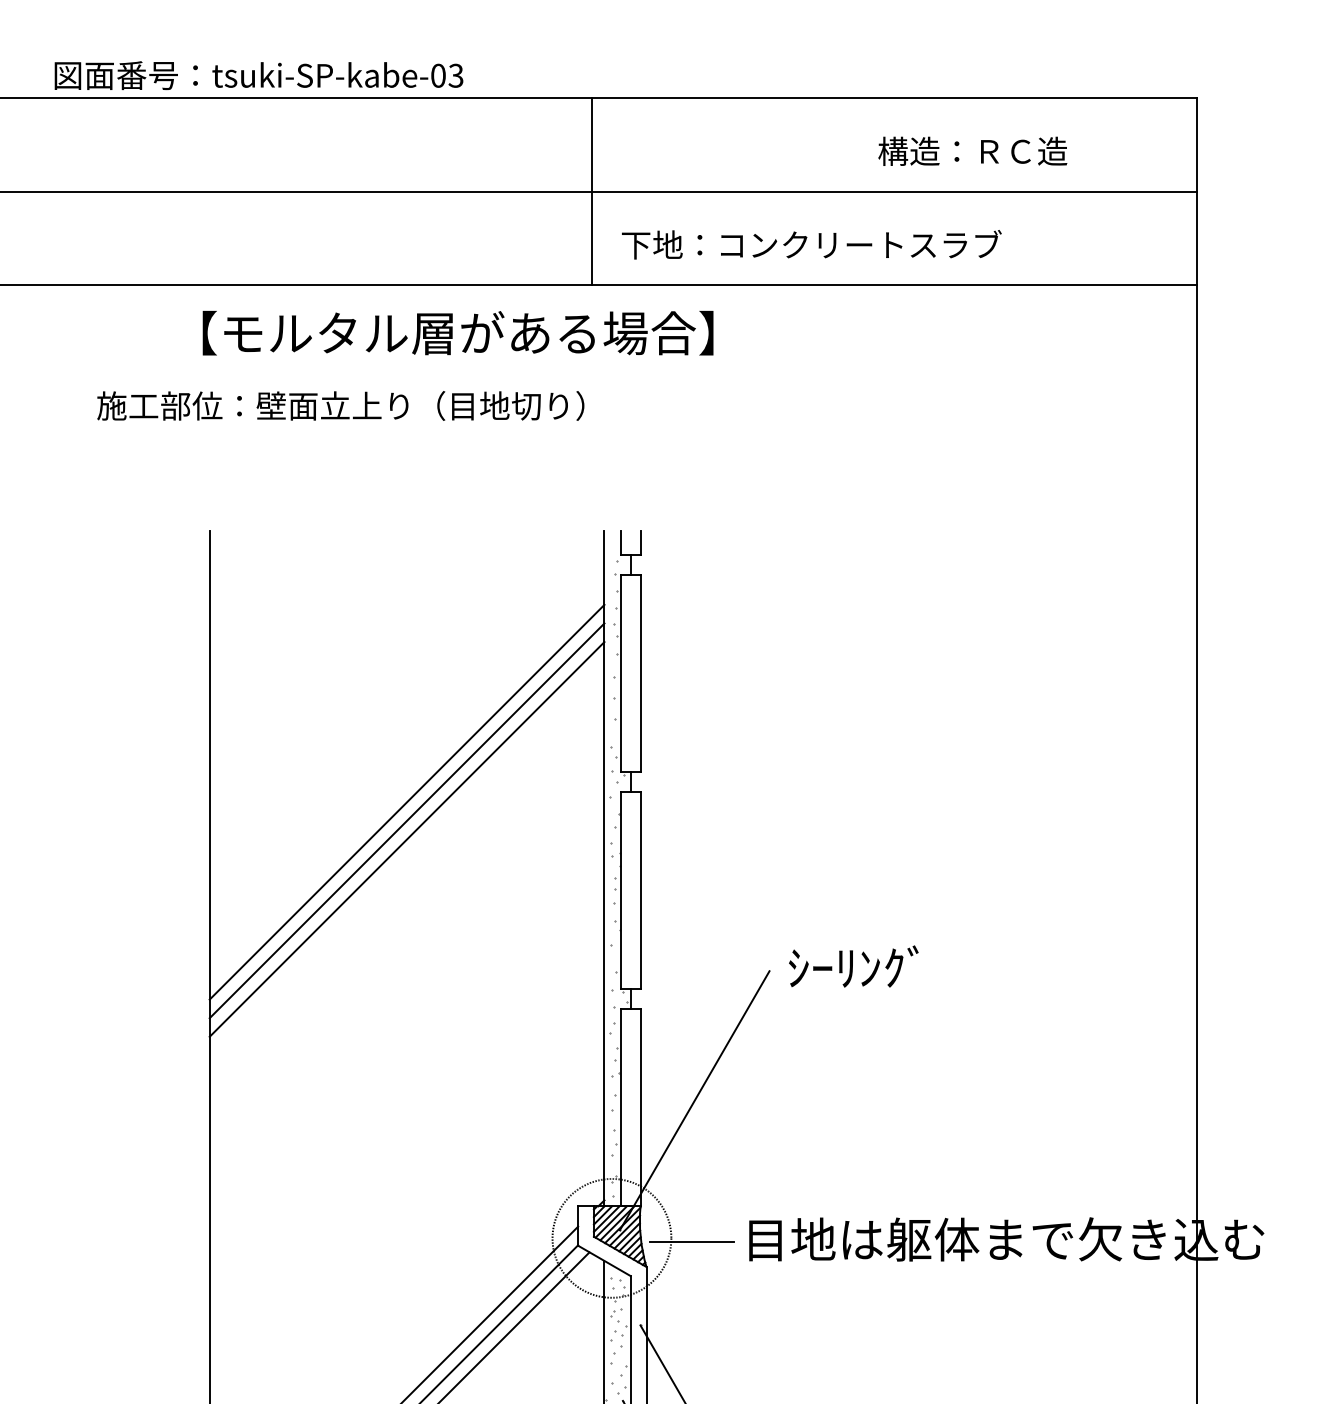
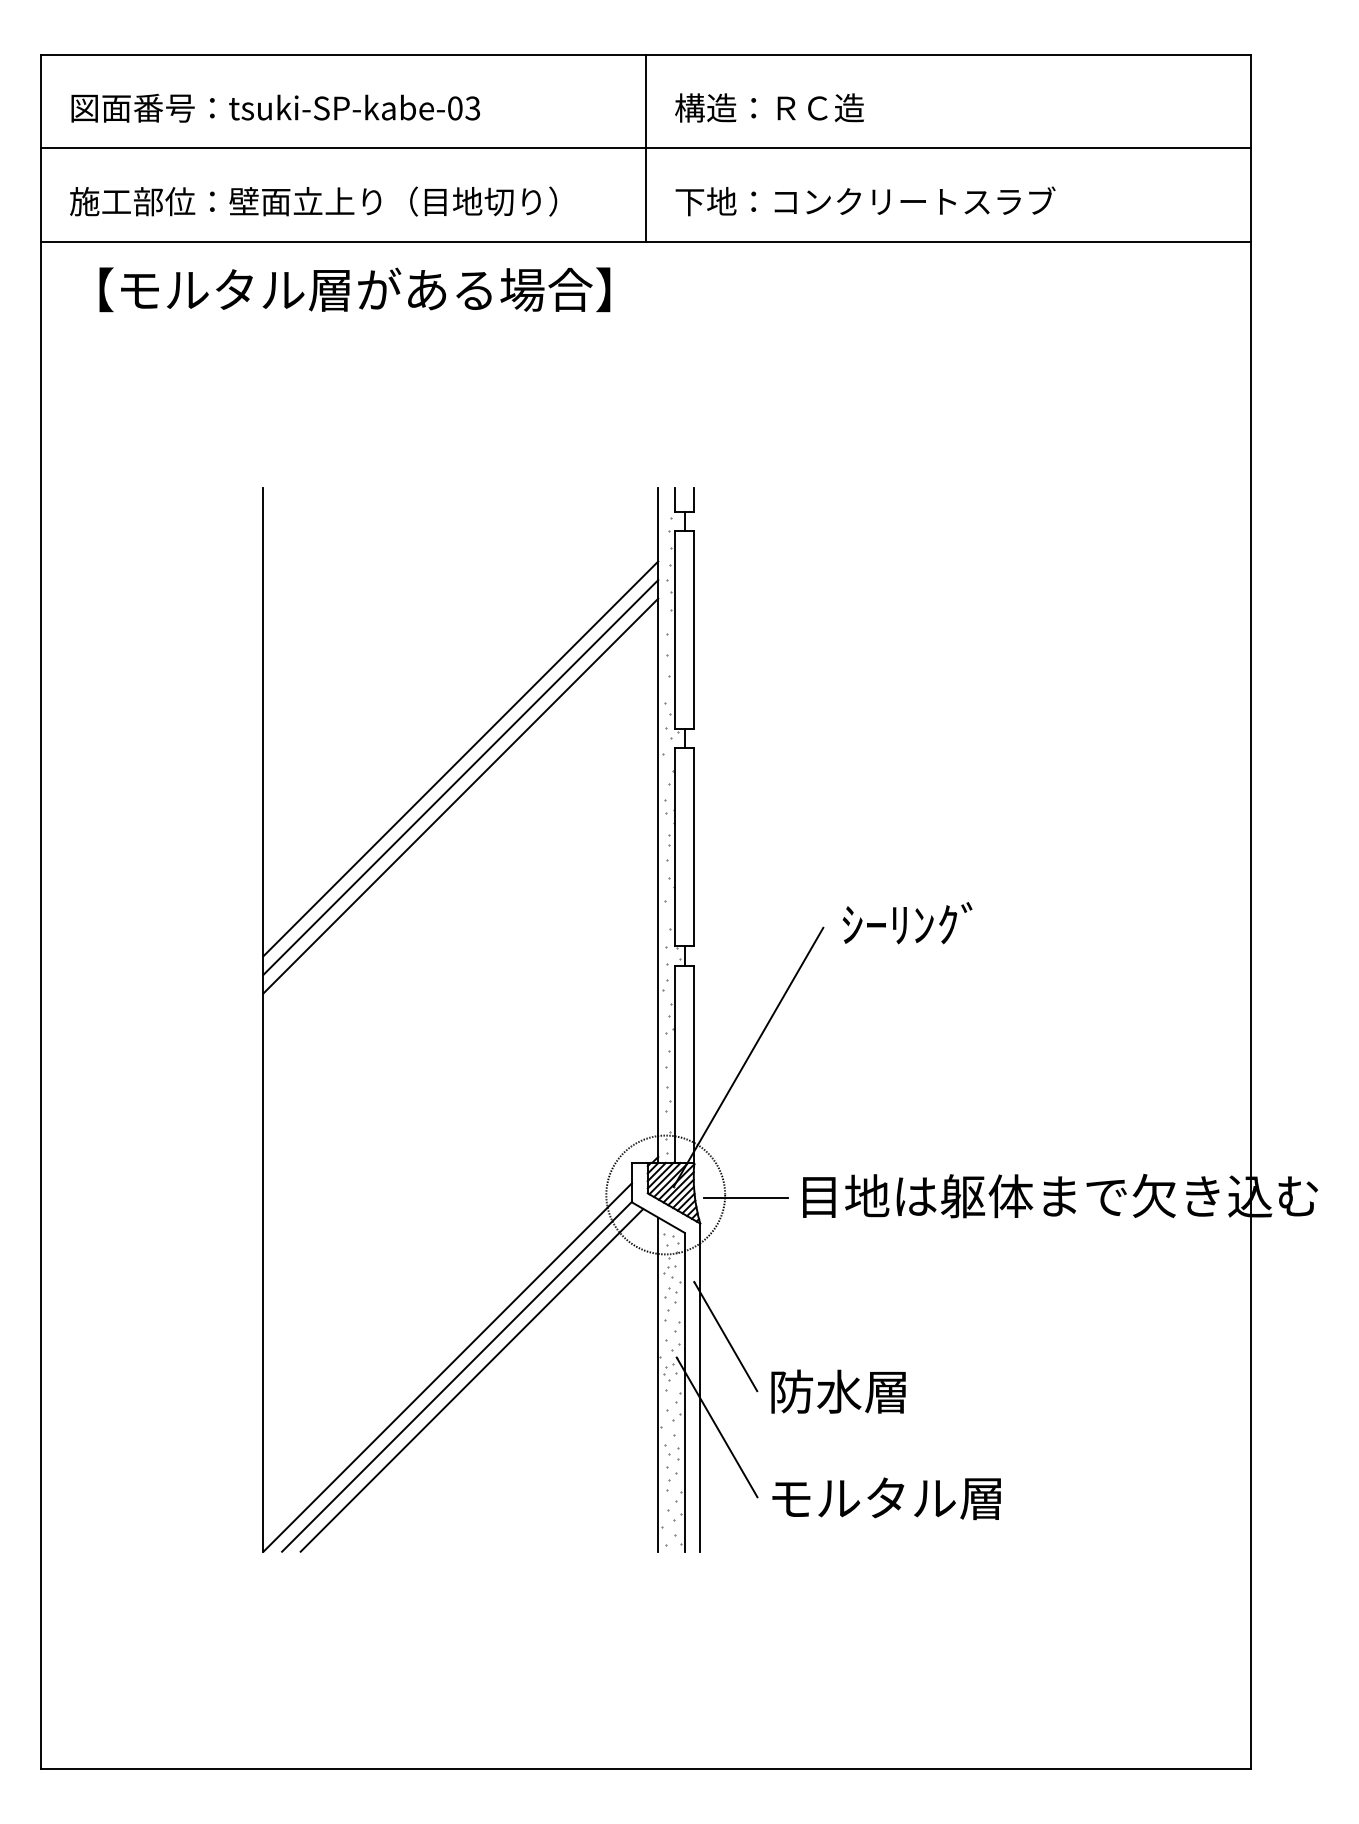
text: (258, 74) -> (275, 107), moved
text: (972, 150) -> (769, 107), moved
text: (457, 332) -> (354, 289), moved
text: (340, 405) -> (313, 201), moved

